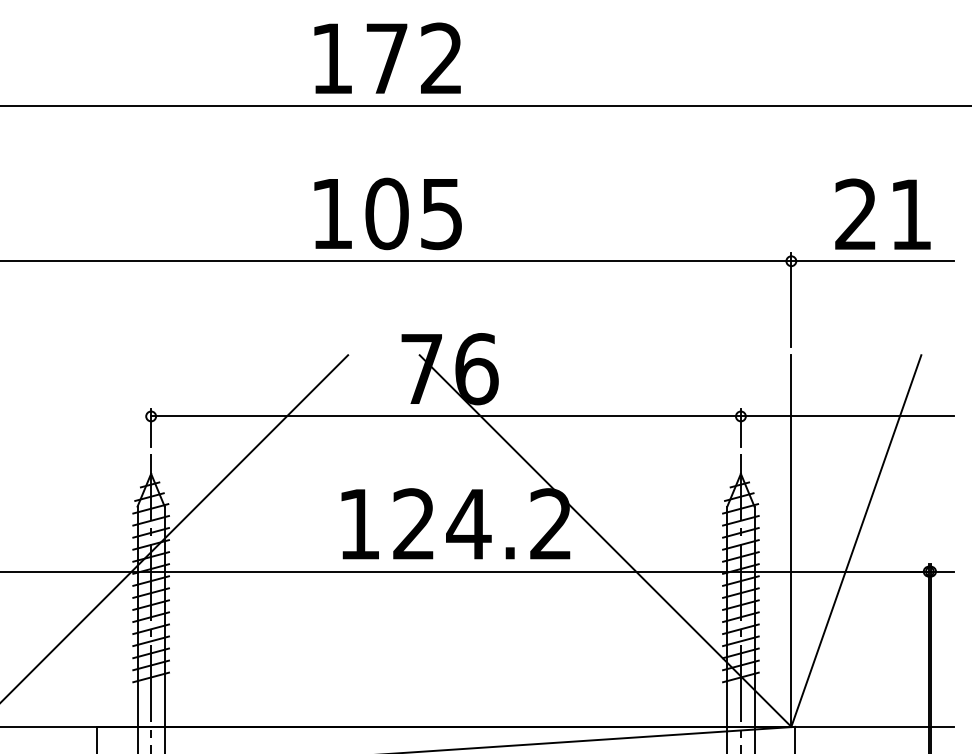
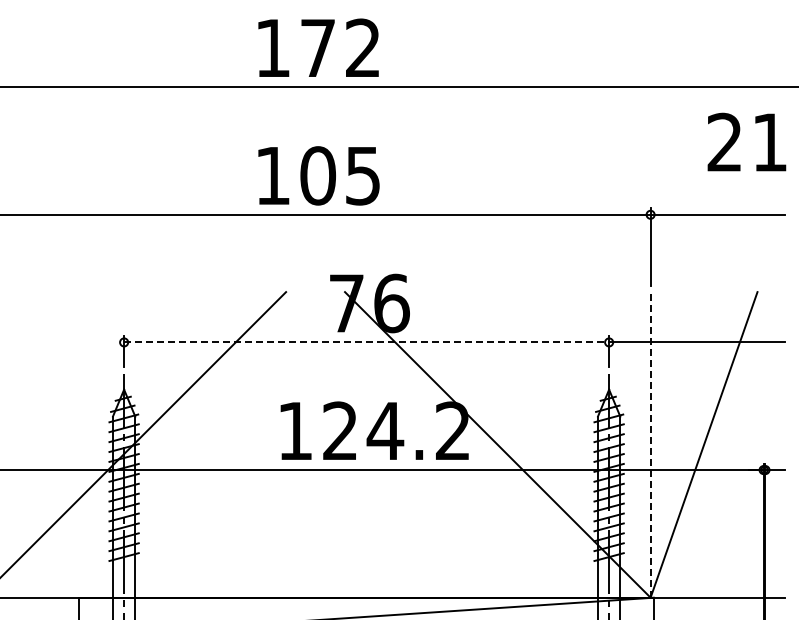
text: (882, 213) -> (746, 141), moved
line: (447, 416) -> (367, 342), solid -> dashed
line: (791, 540) -> (650, 444), solid -> dashed

